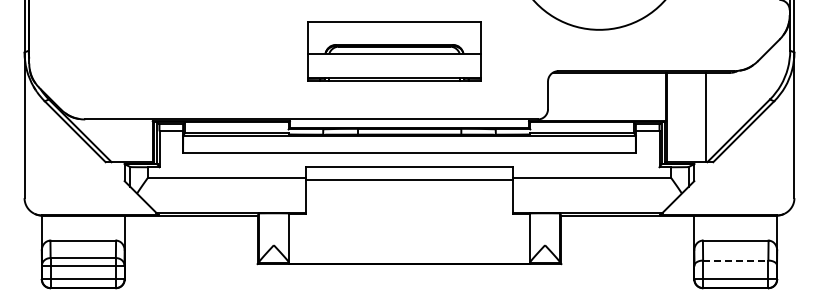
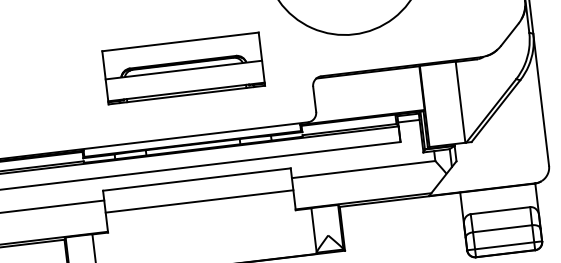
part: (394, 51) -> (183, 68), moved
line: (409, 179) -> (199, 201), moved
line: (735, 260) -> (502, 228), dashed -> solid

